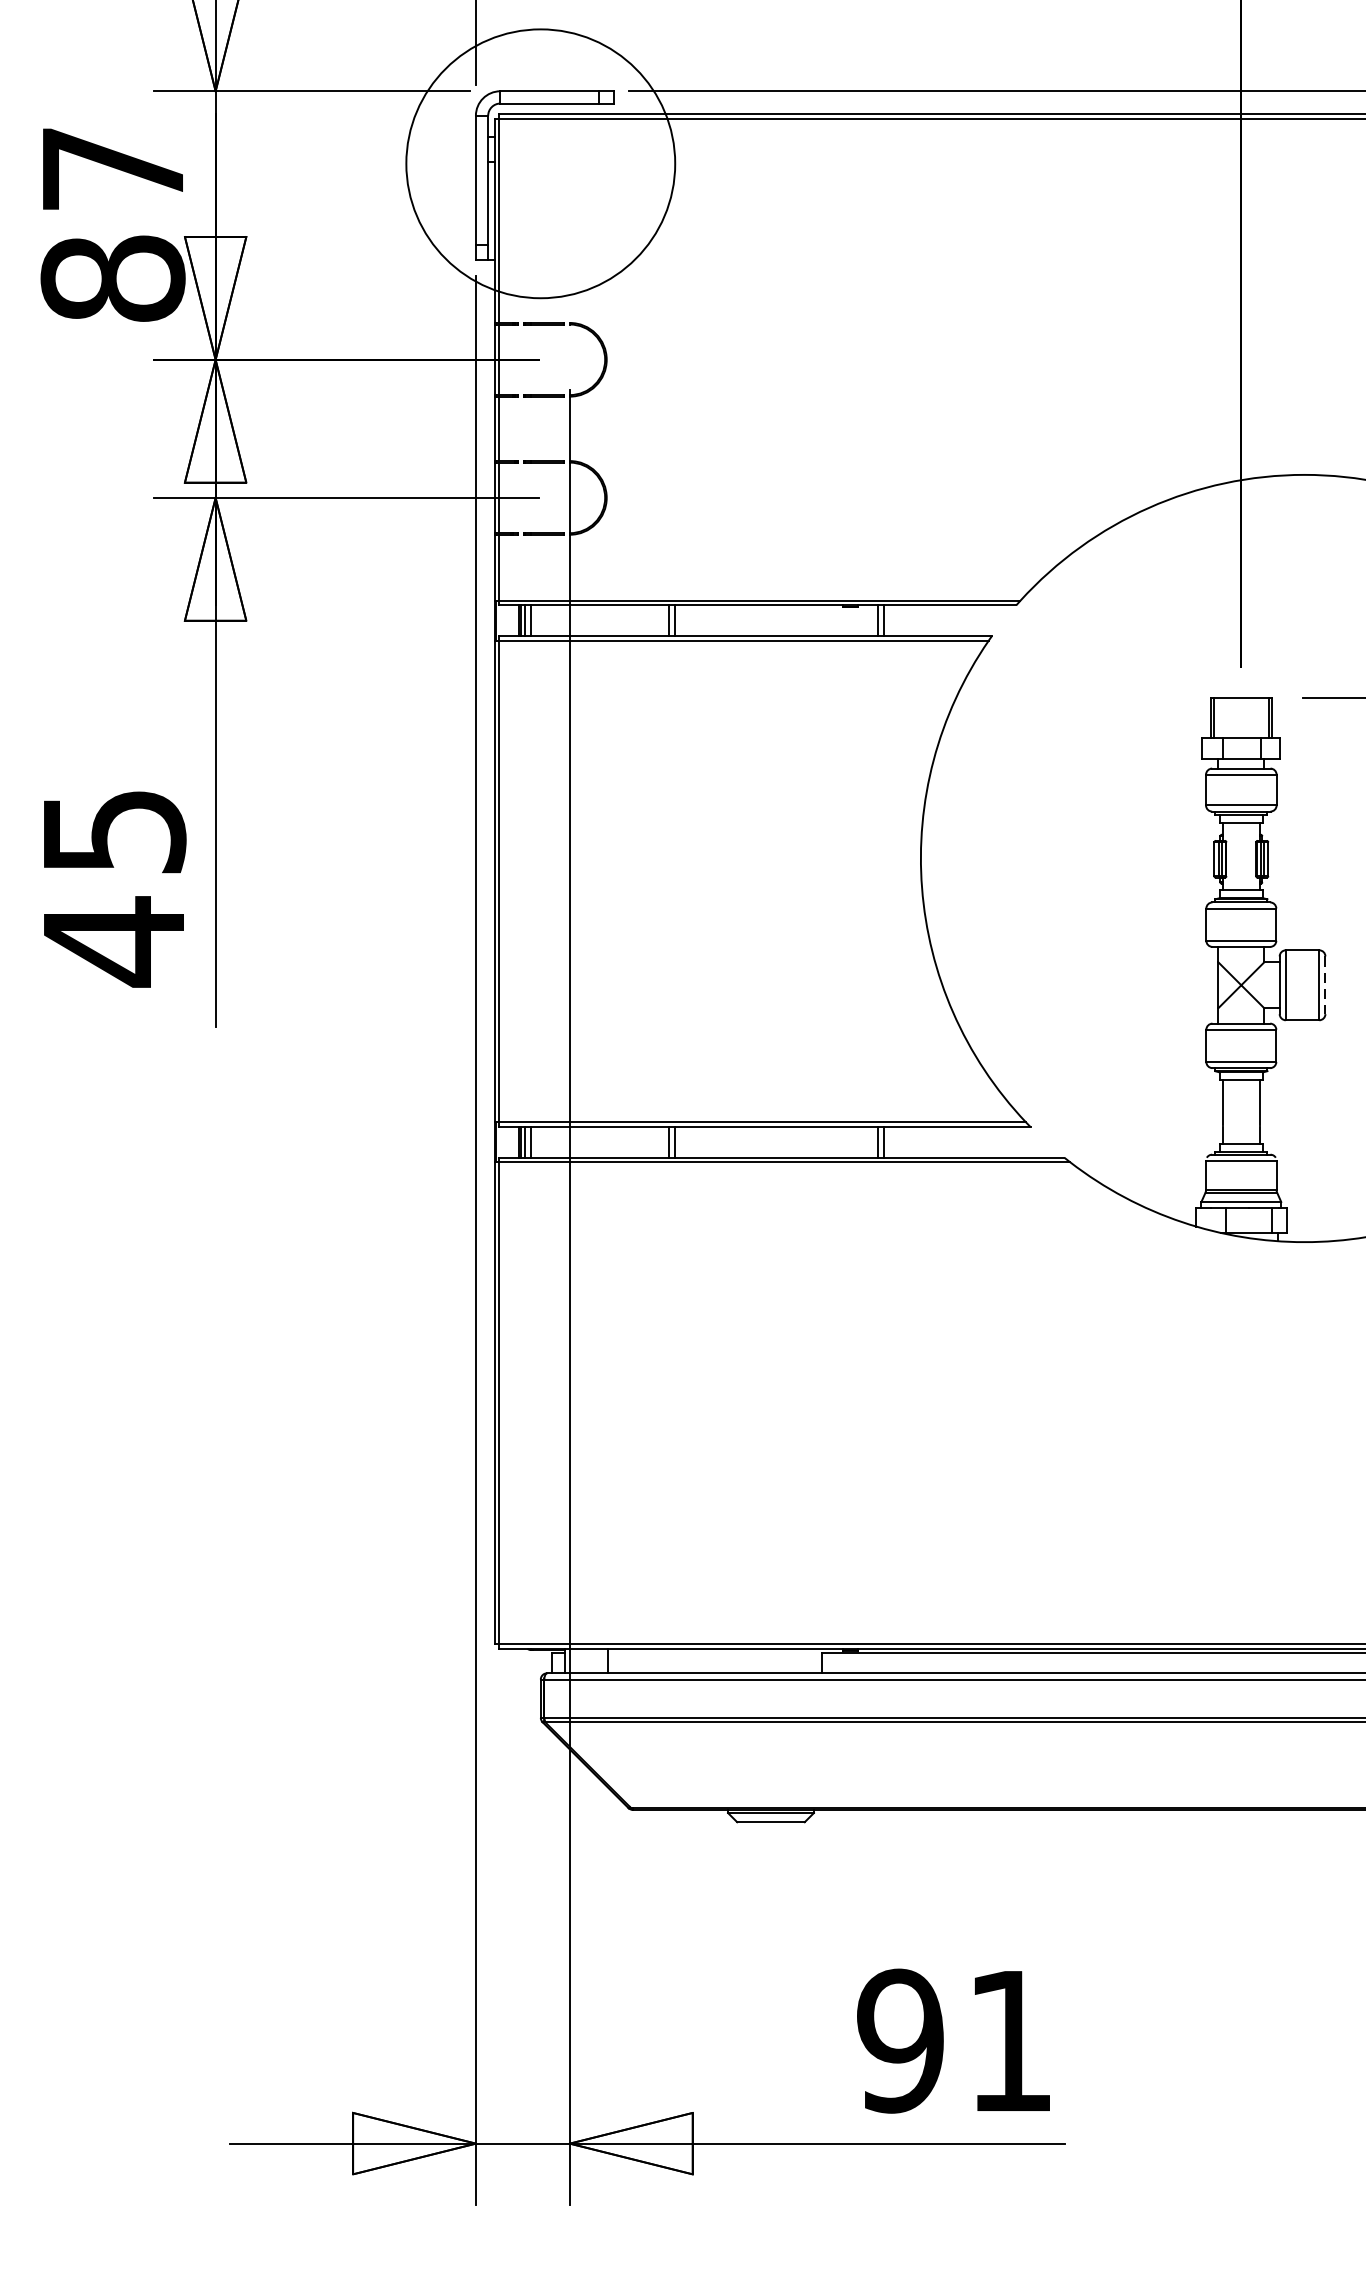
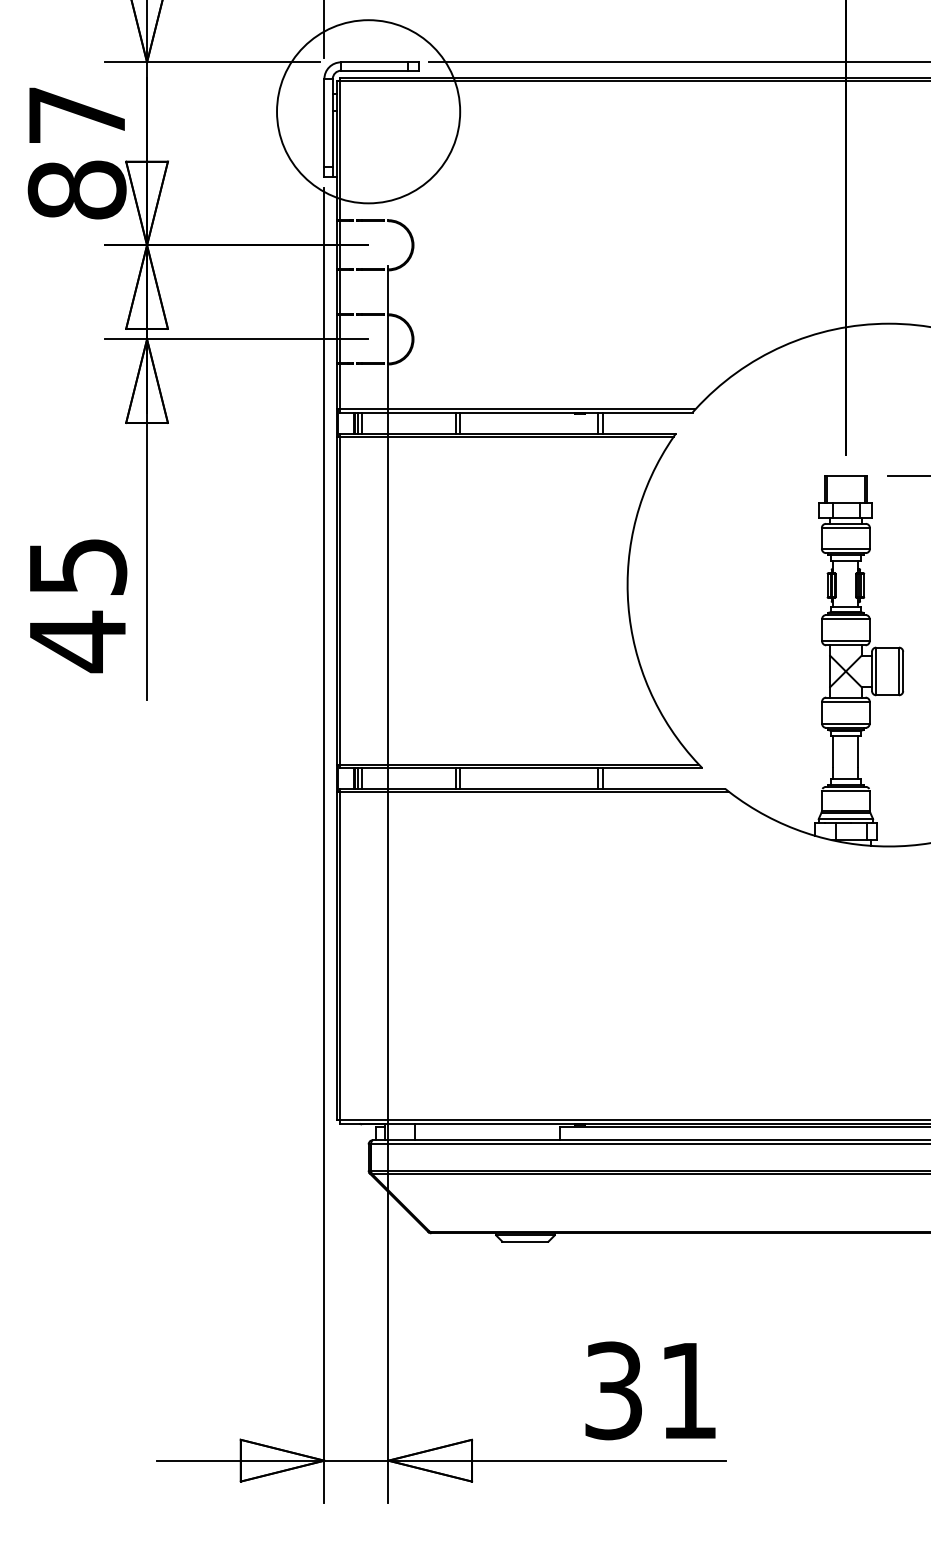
line: (1325, 985) -> (903, 671), dashed -> solid
text: (900, 2040) -> (613, 1390), 91 -> 31

